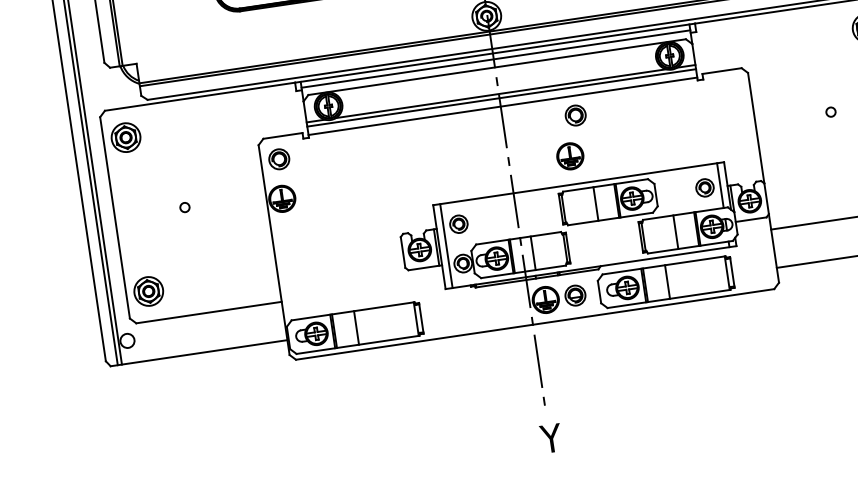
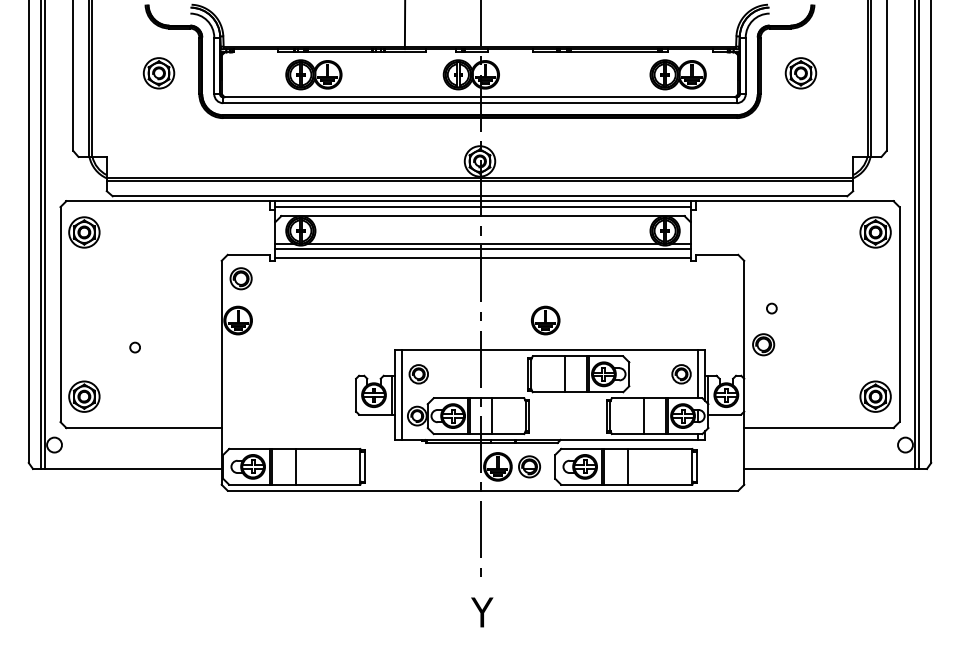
circle: (830, 112) -> (771, 308), moved
part: (575, 115) -> (763, 344), moved
circle: (184, 207) -> (134, 347), moved

